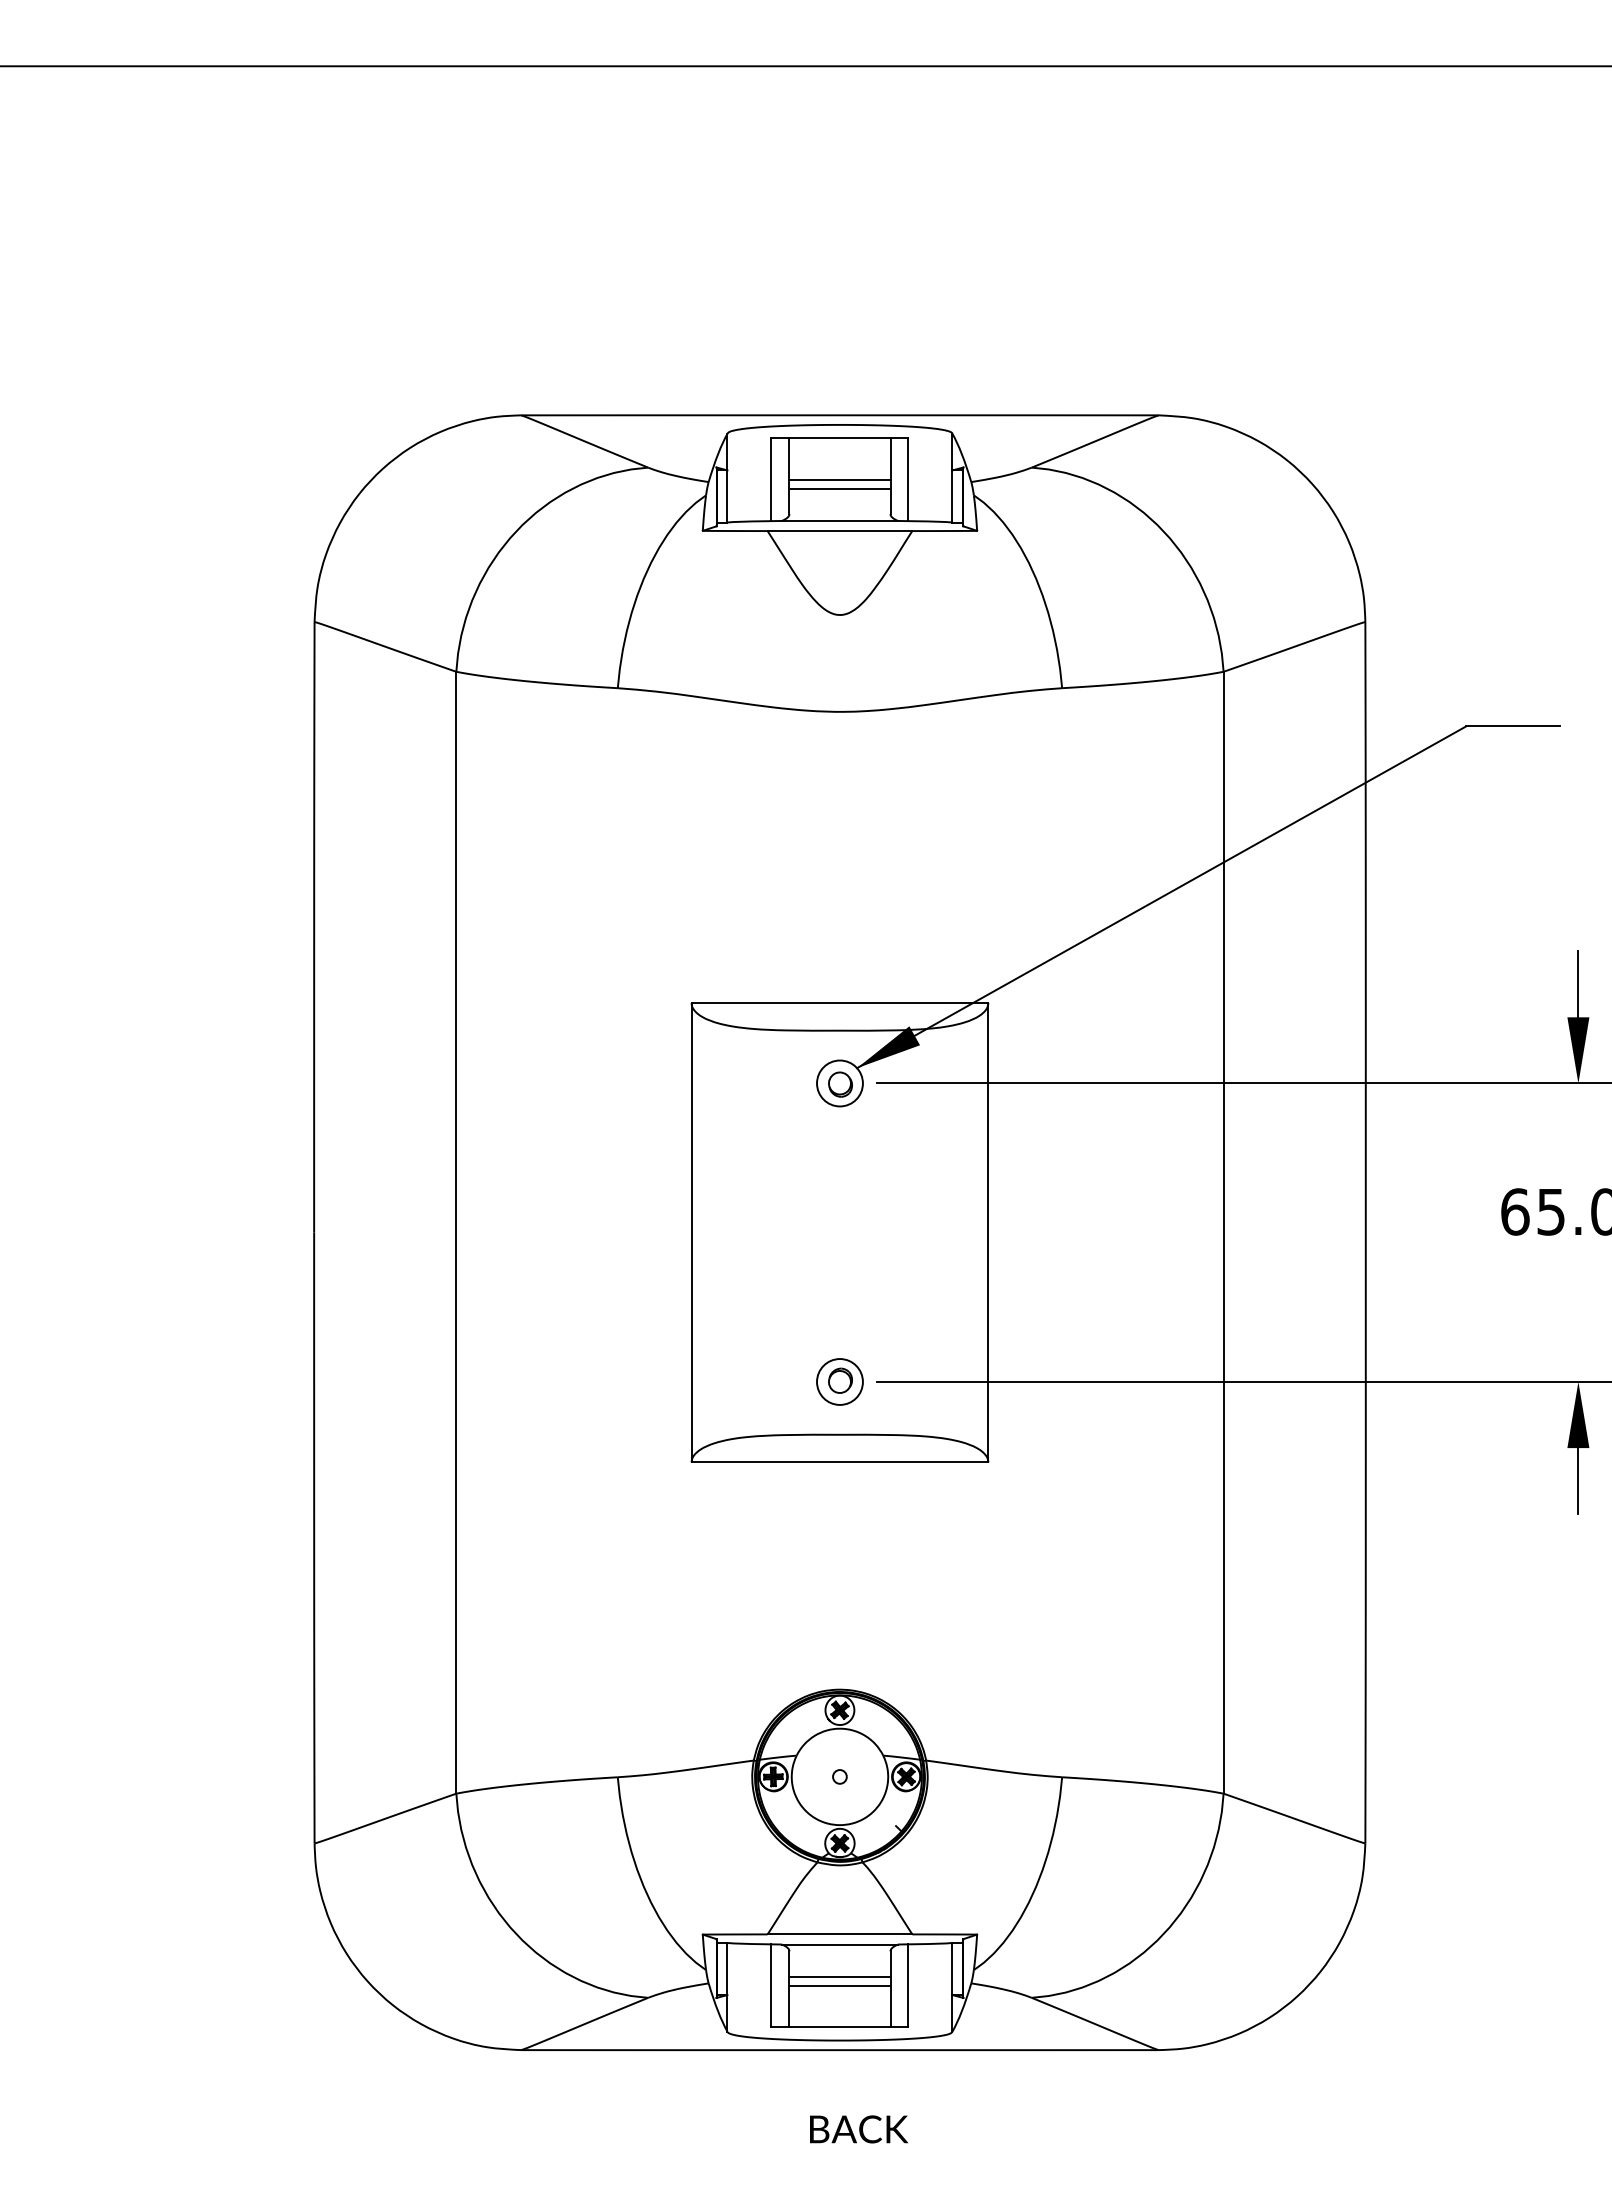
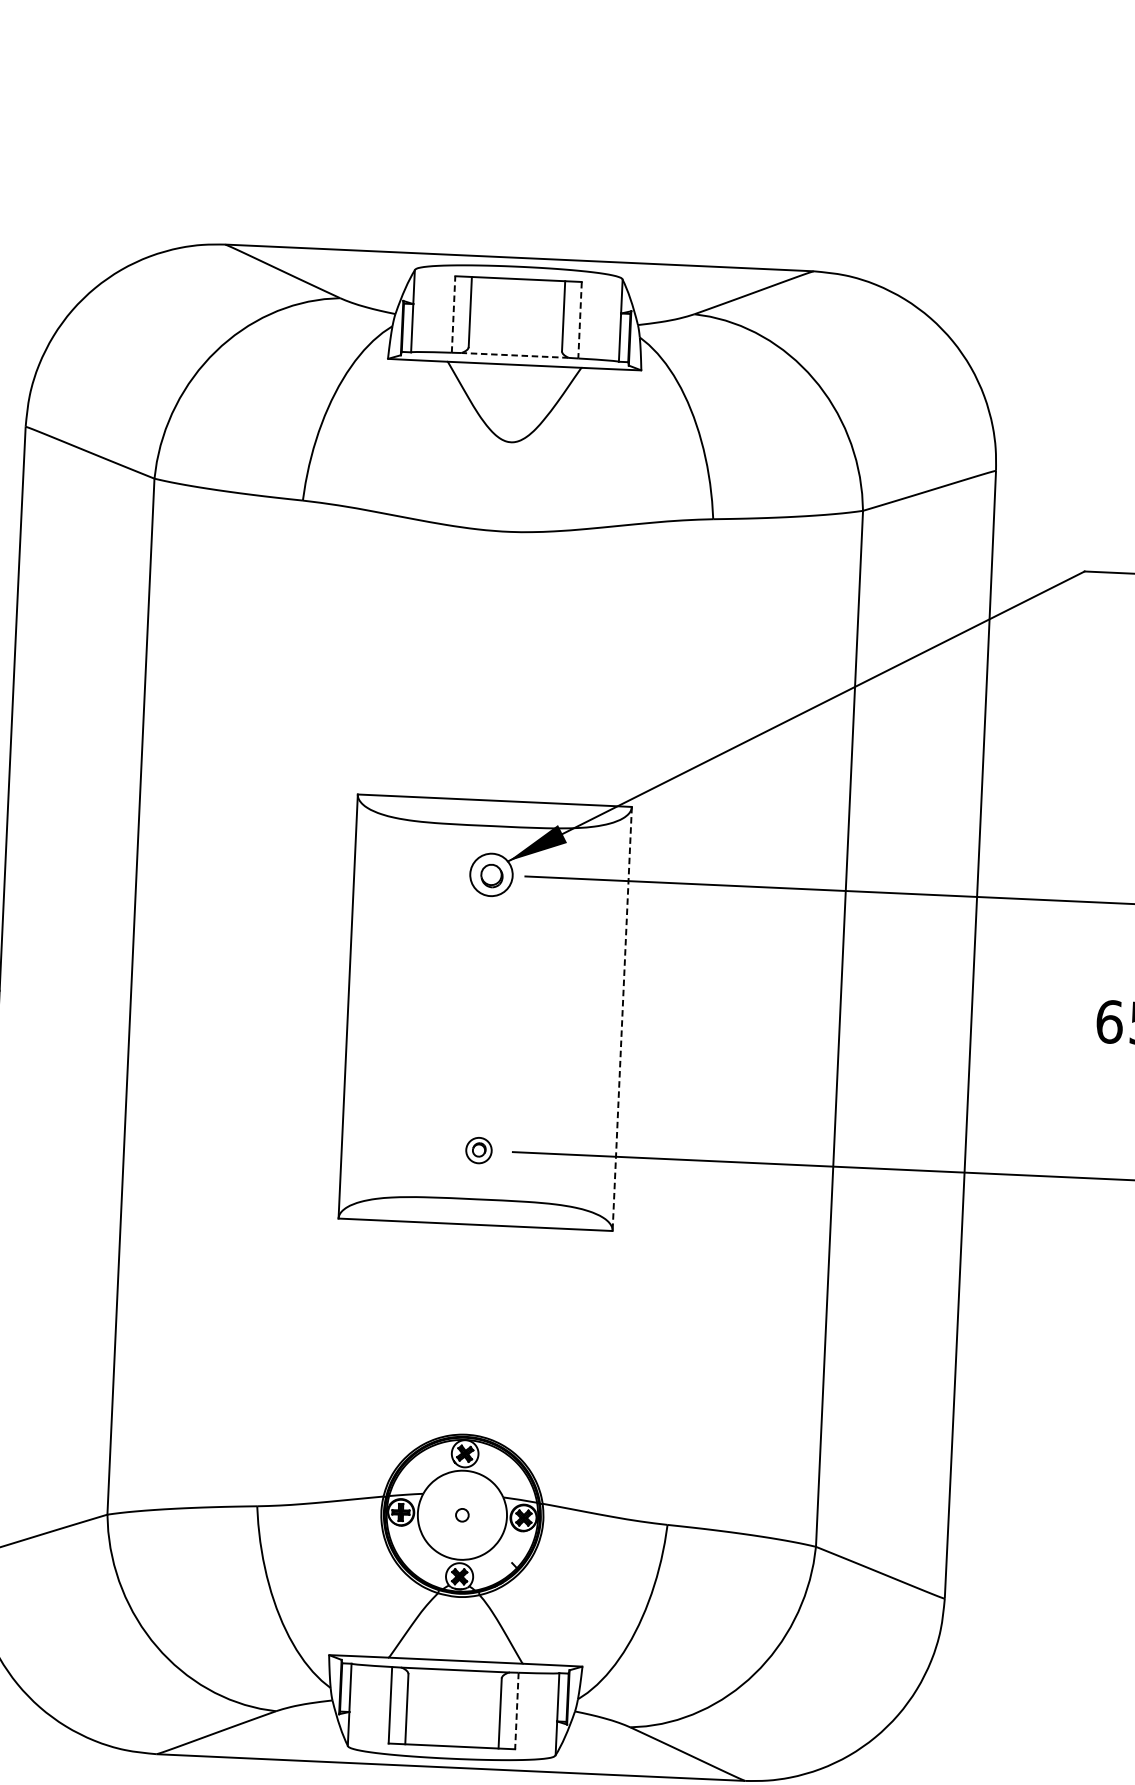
line: (771, 479) -> (453, 314), solid -> dashed
line: (839, 479) -> (516, 317), removed
line: (908, 480) -> (580, 320), solid -> dashed
line: (839, 488) -> (516, 325), removed
line: (839, 520) -> (514, 355), solid -> dashed
line: (988, 1232) -> (622, 1018), solid -> dashed
part: (839, 1381) -> (478, 1150), size x0.6
line: (839, 1976) -> (453, 1699), removed
line: (839, 1985) -> (453, 1707), removed
line: (908, 1986) -> (516, 1711), solid -> dashed

